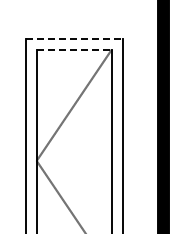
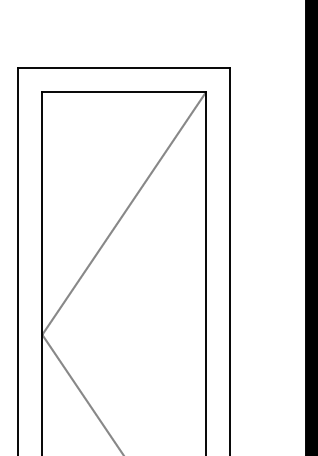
line: (74, 38) -> (124, 68), dashed -> solid
line: (74, 49) -> (124, 92), dashed -> solid

